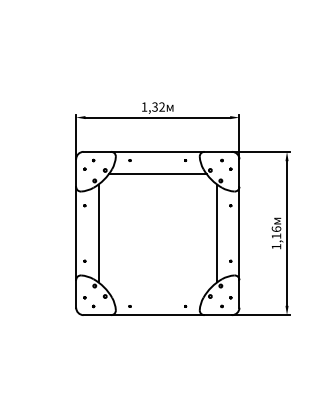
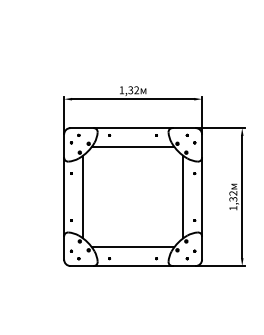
text: (276, 232) -> (233, 196), 1,16 -> 1,32
line: (157, 292) -> (132, 246), added

